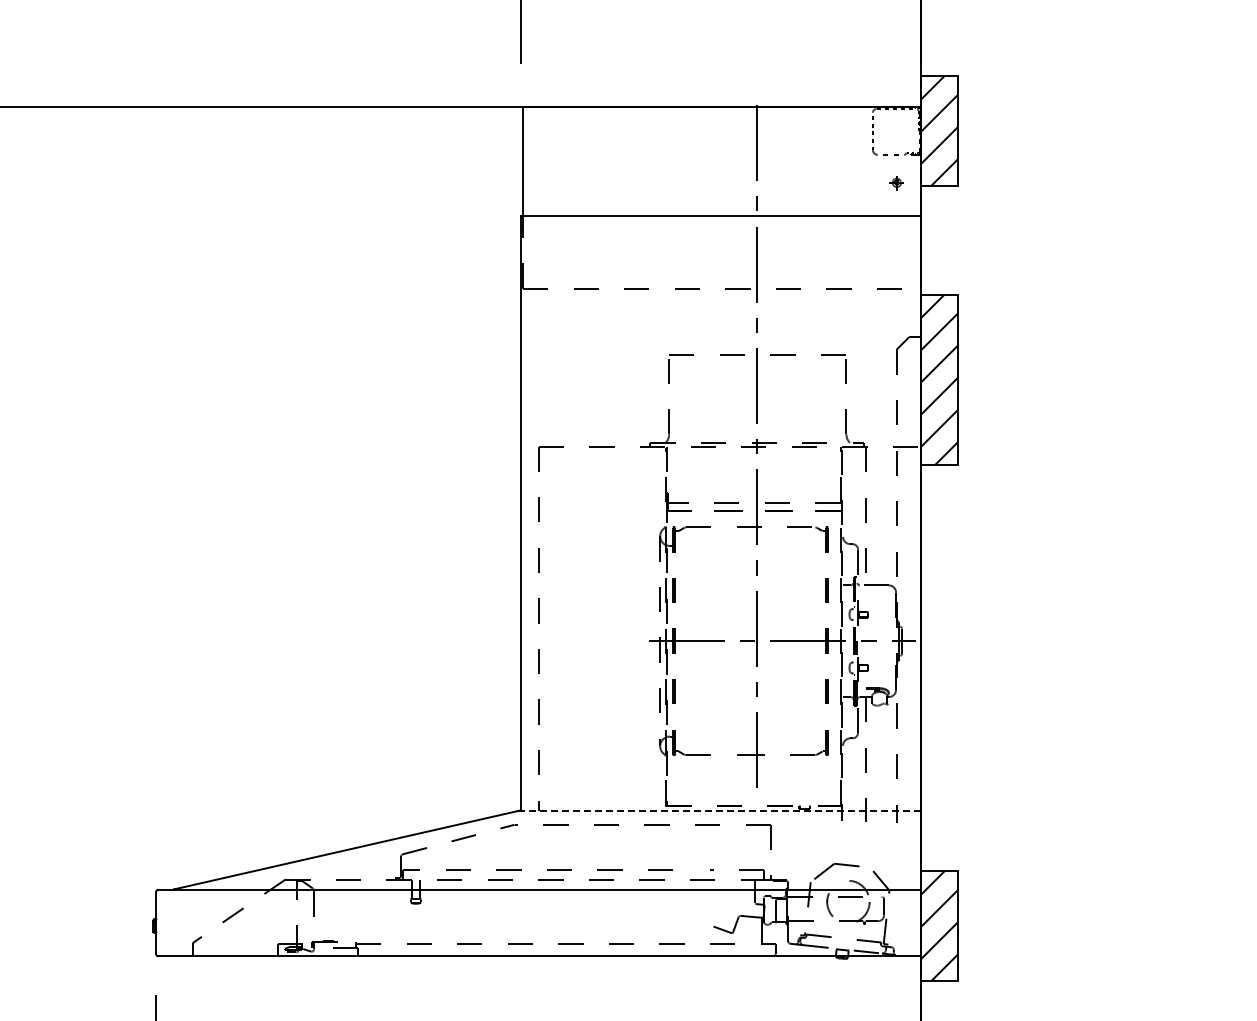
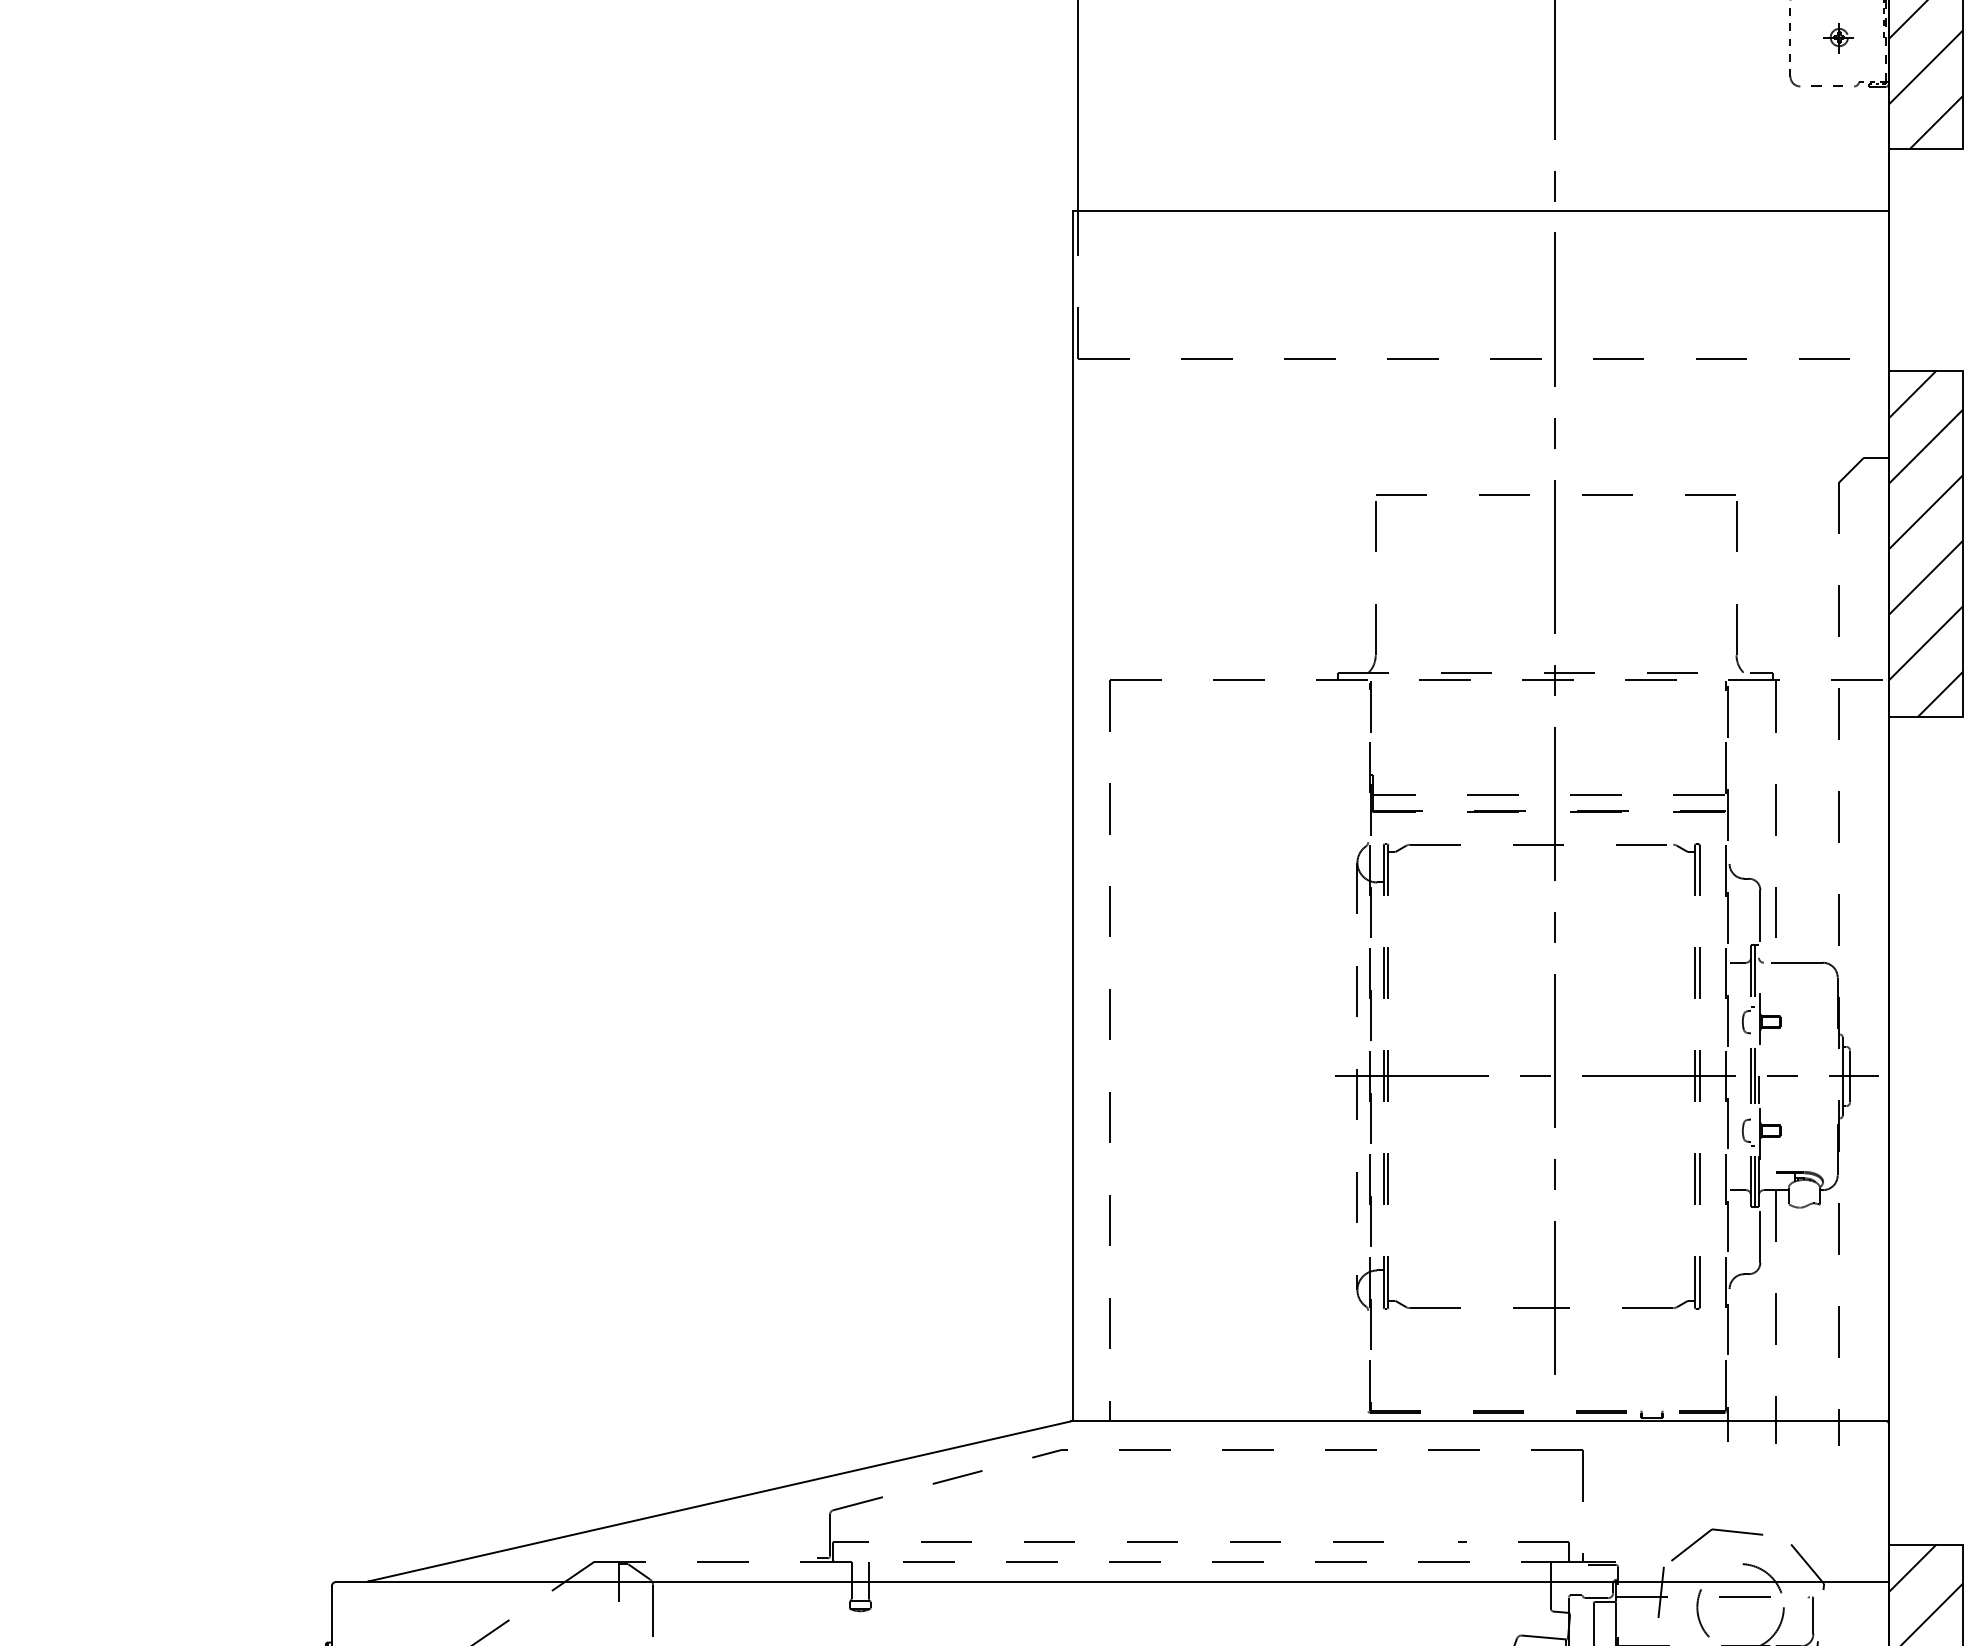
part: (896, 183) -> (1838, 38), moved
line: (720, 810) -> (1480, 1420), dashed -> solid

